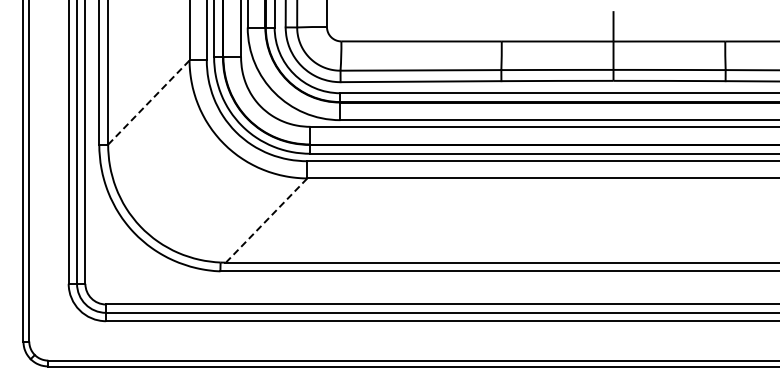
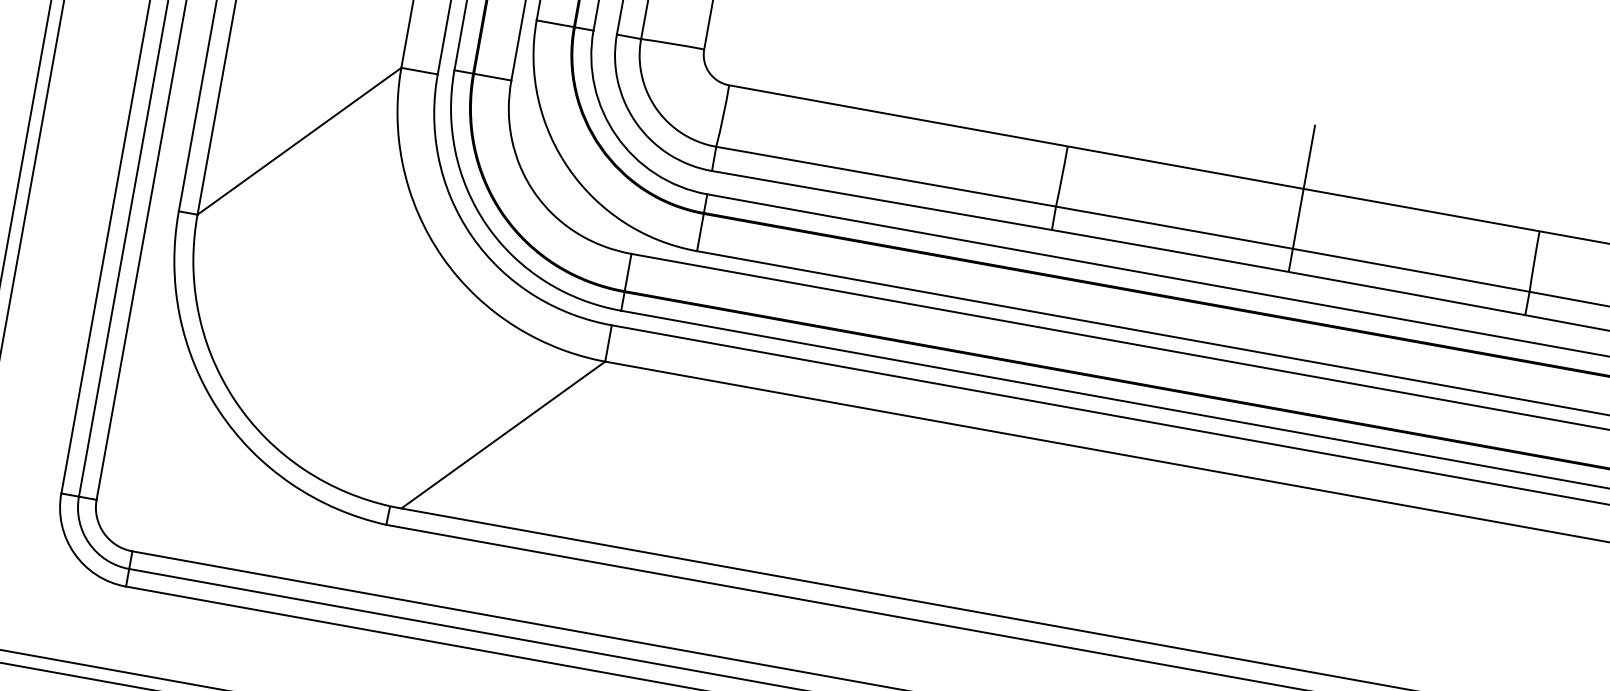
line: (148, 102) -> (298, 140), dashed -> solid
line: (266, 220) -> (503, 434), dashed -> solid

